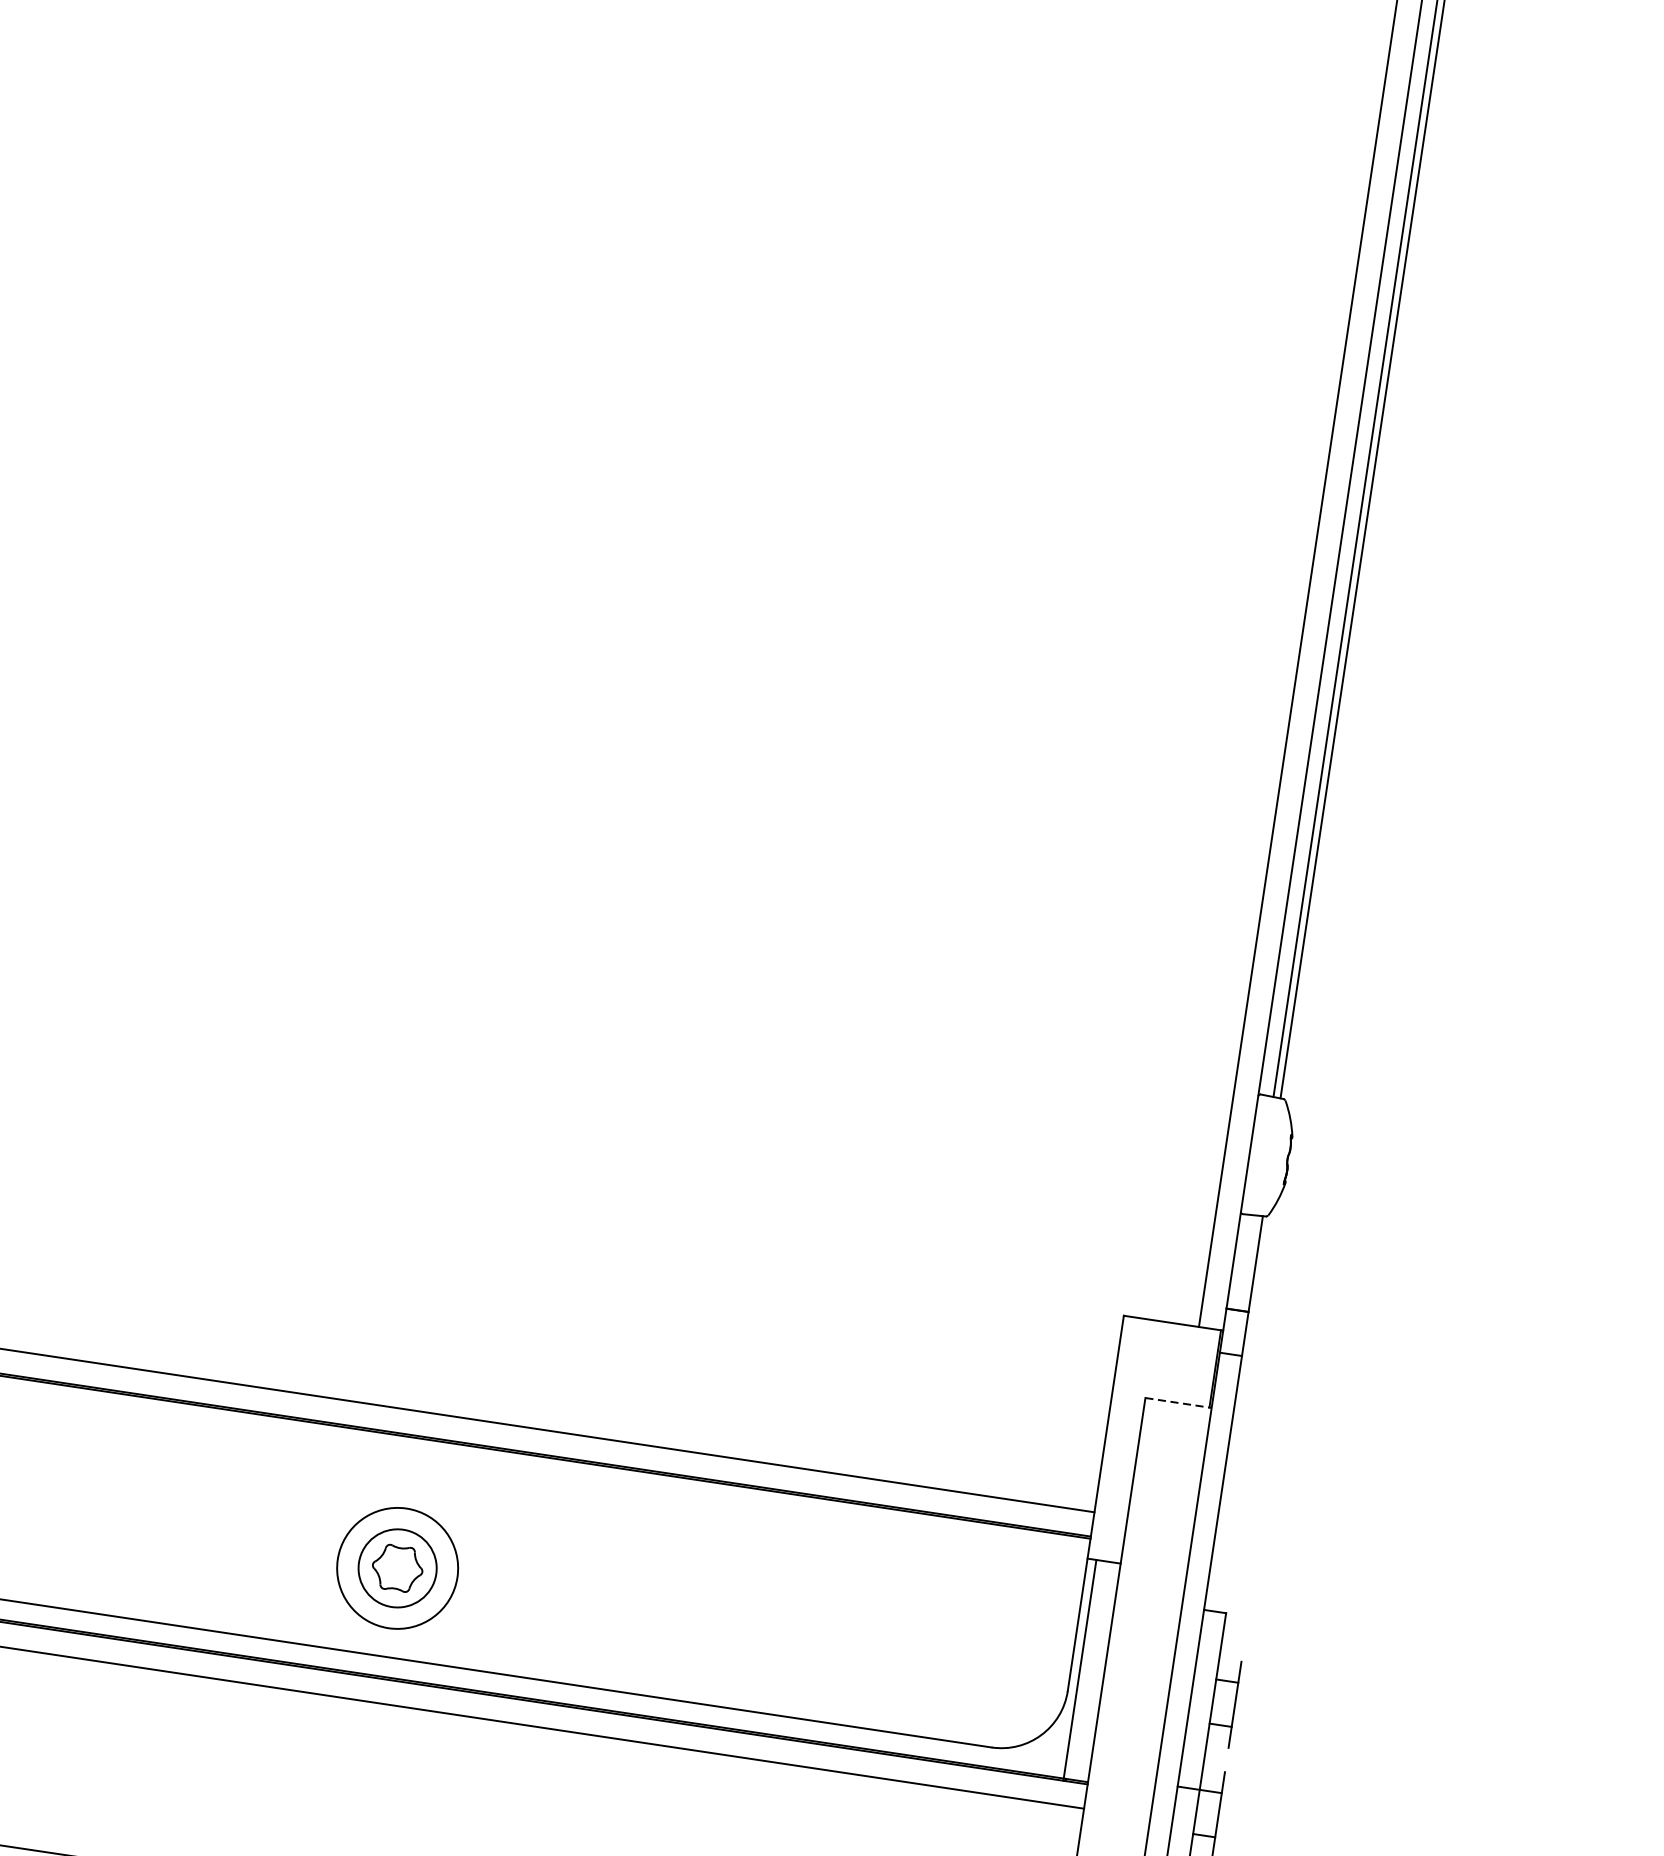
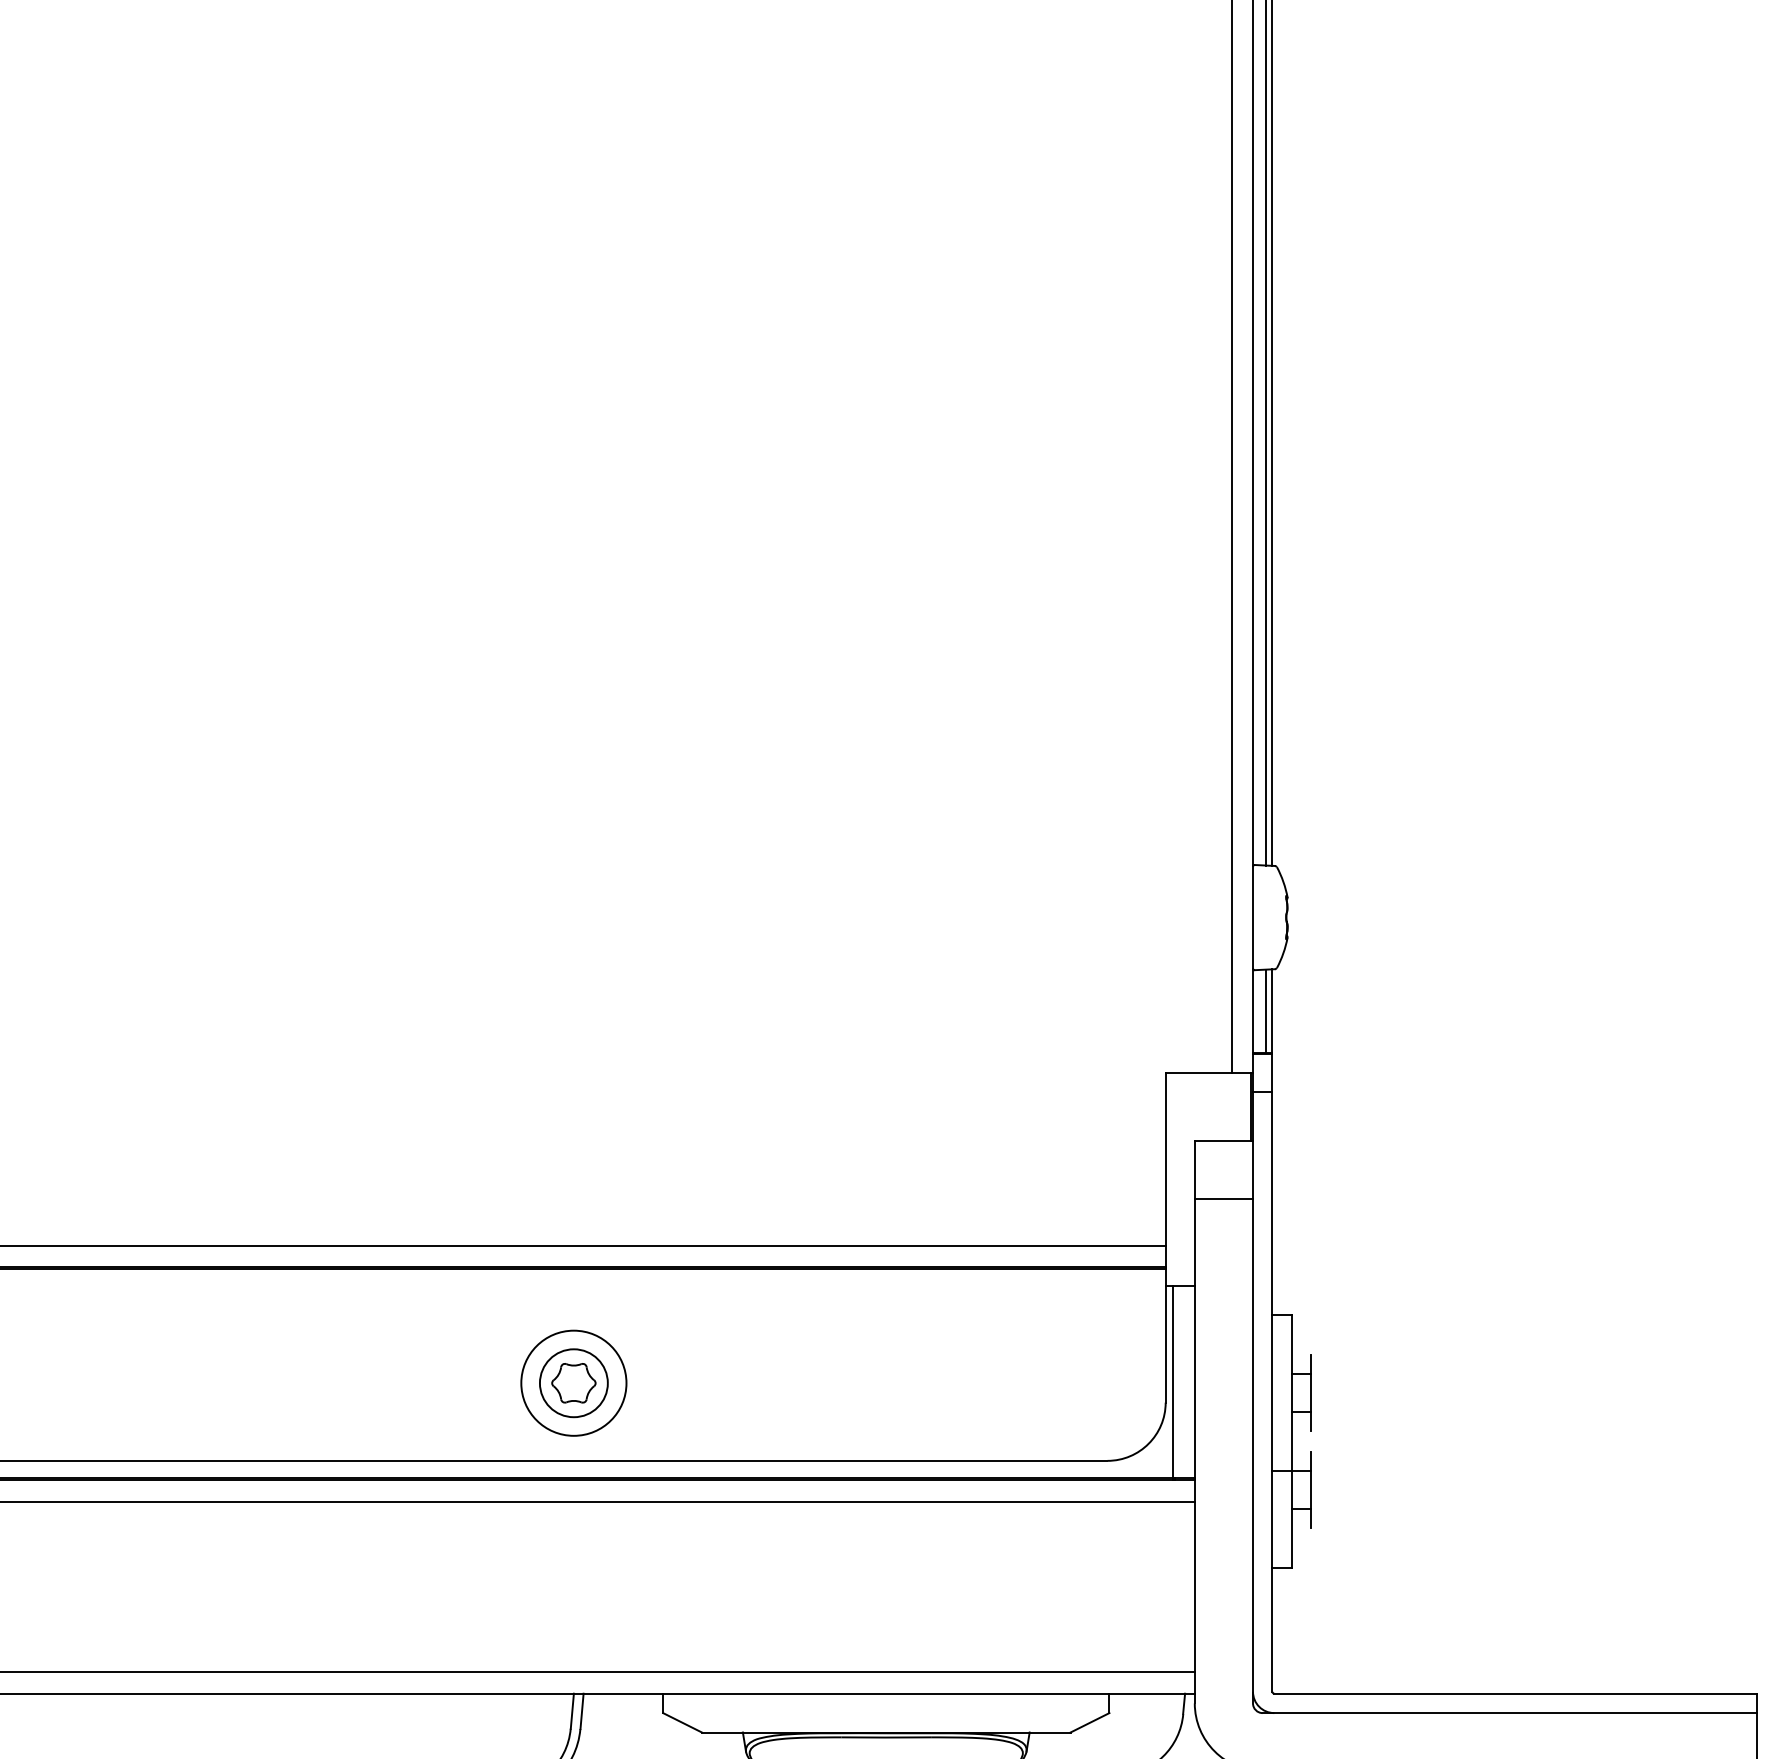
line: (1249, 1263) -> (1266, 1011), added
line: (1179, 1402) -> (1224, 1140), dashed -> solid
line: (1168, 1468) -> (1223, 1198), added

